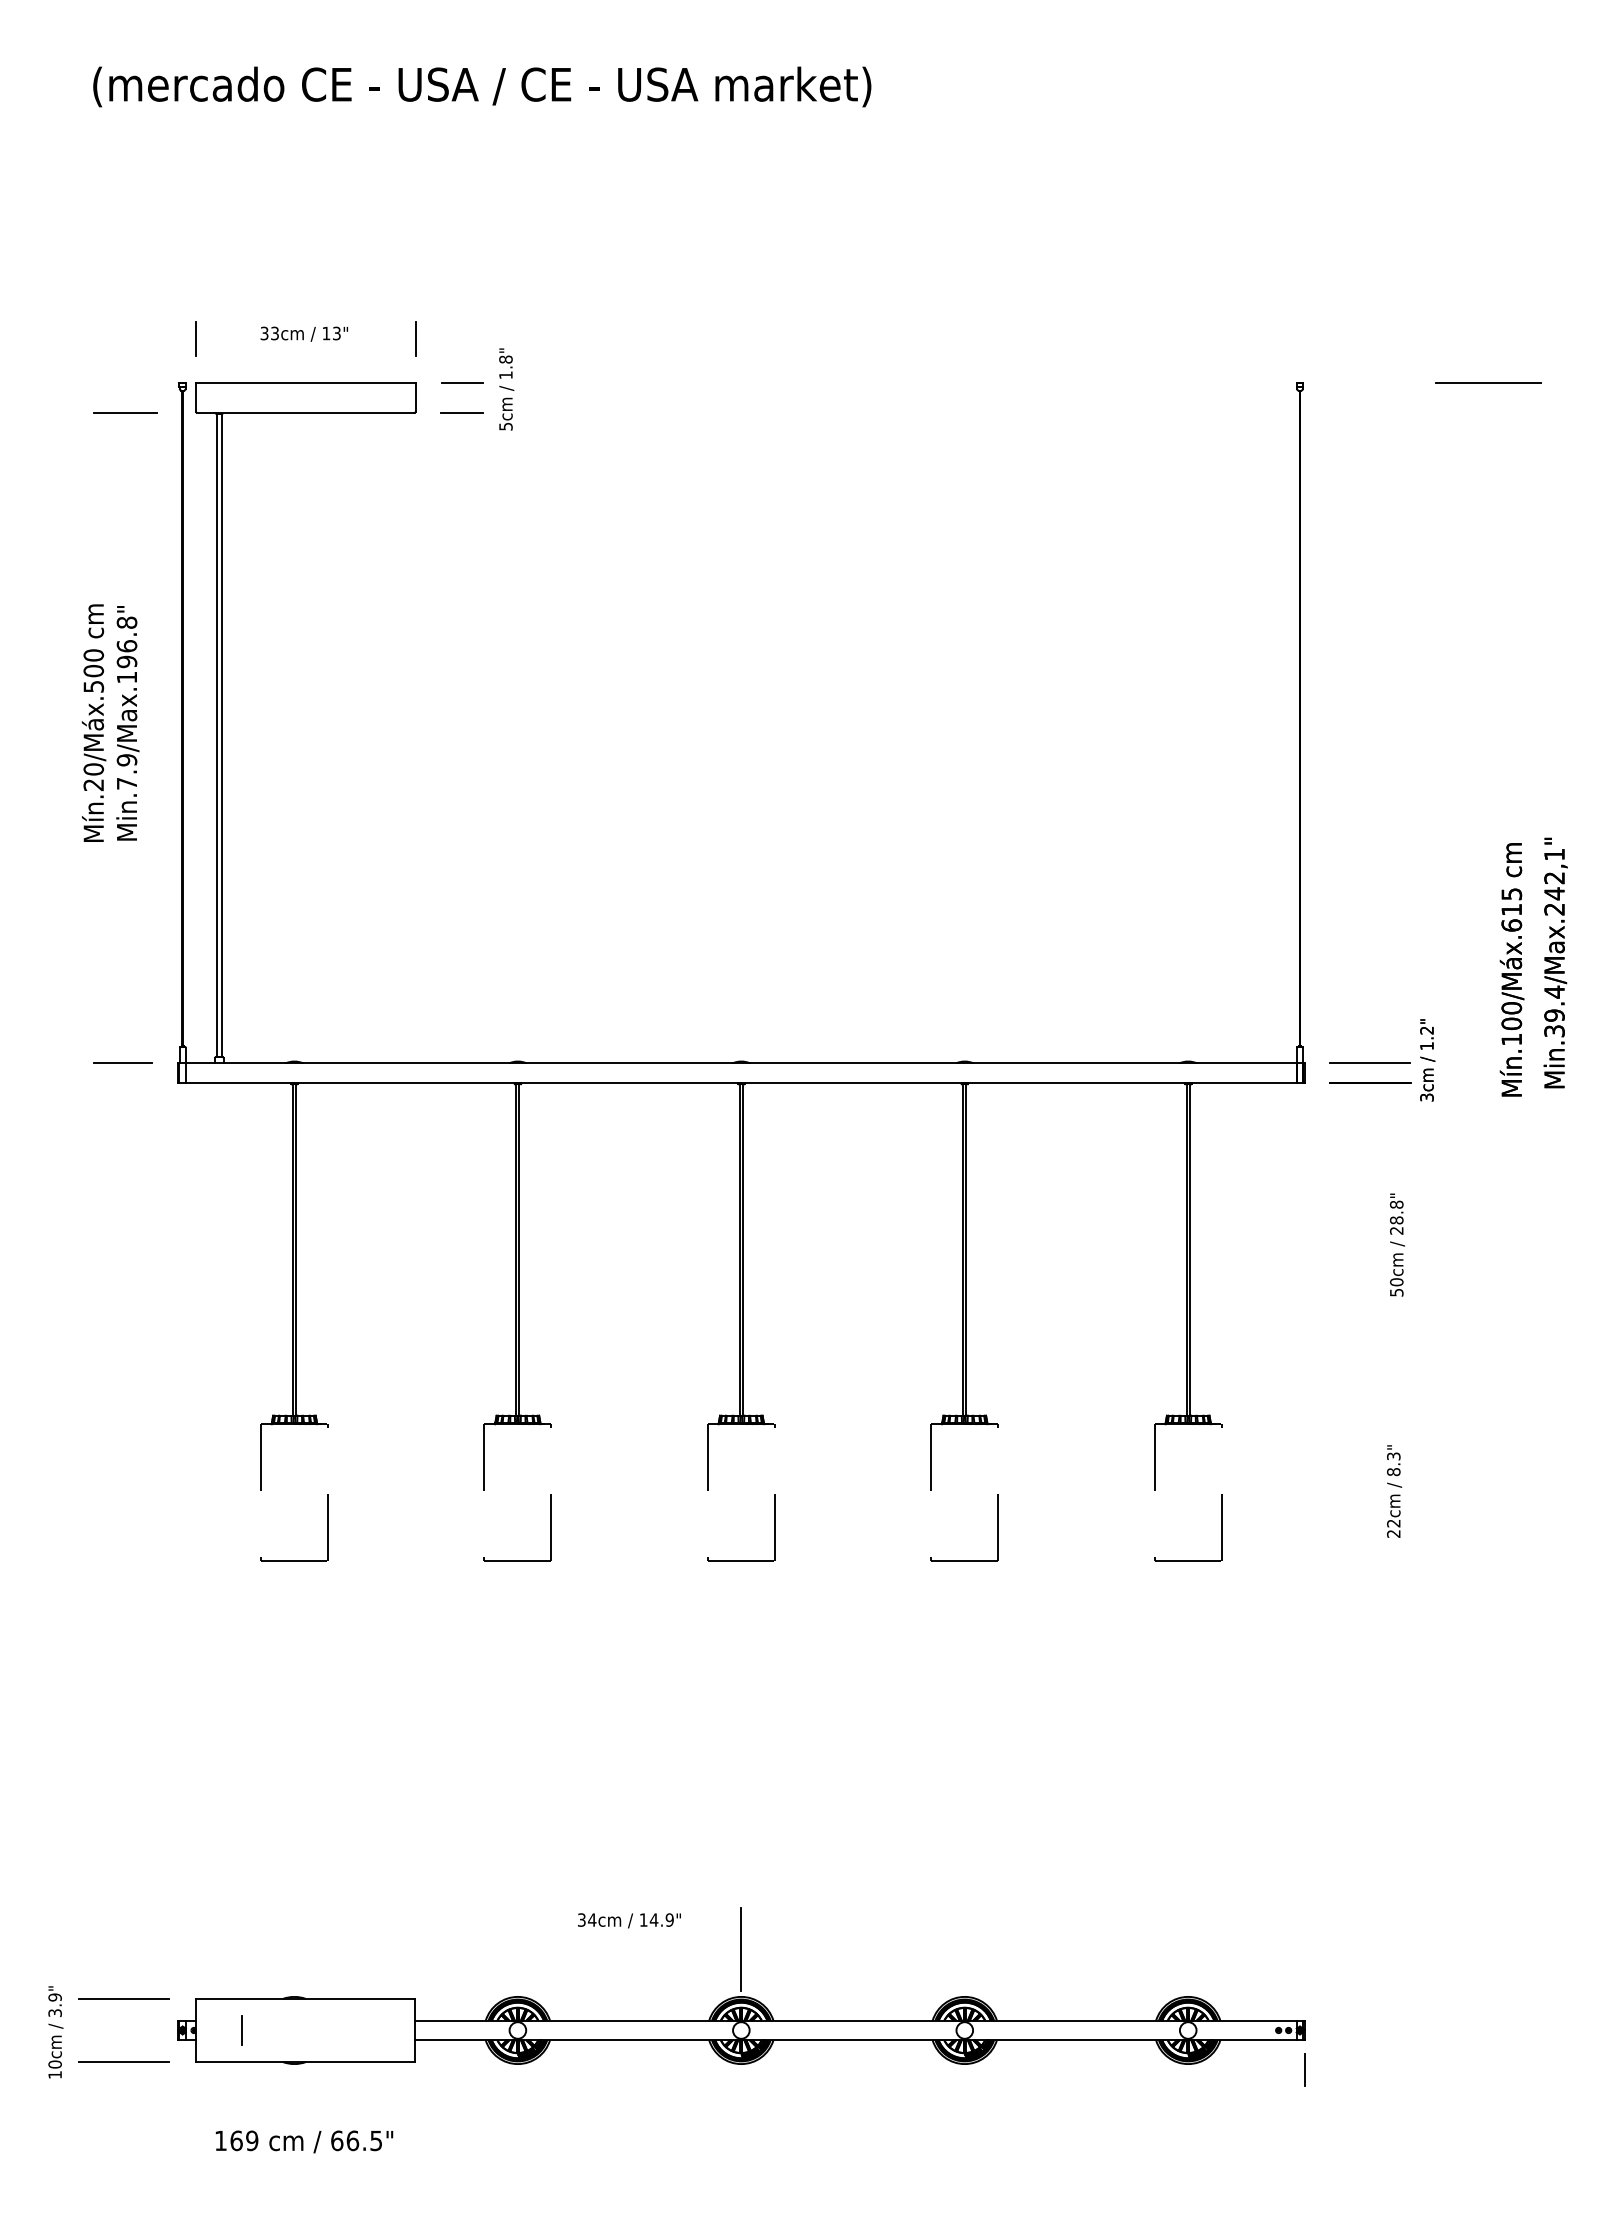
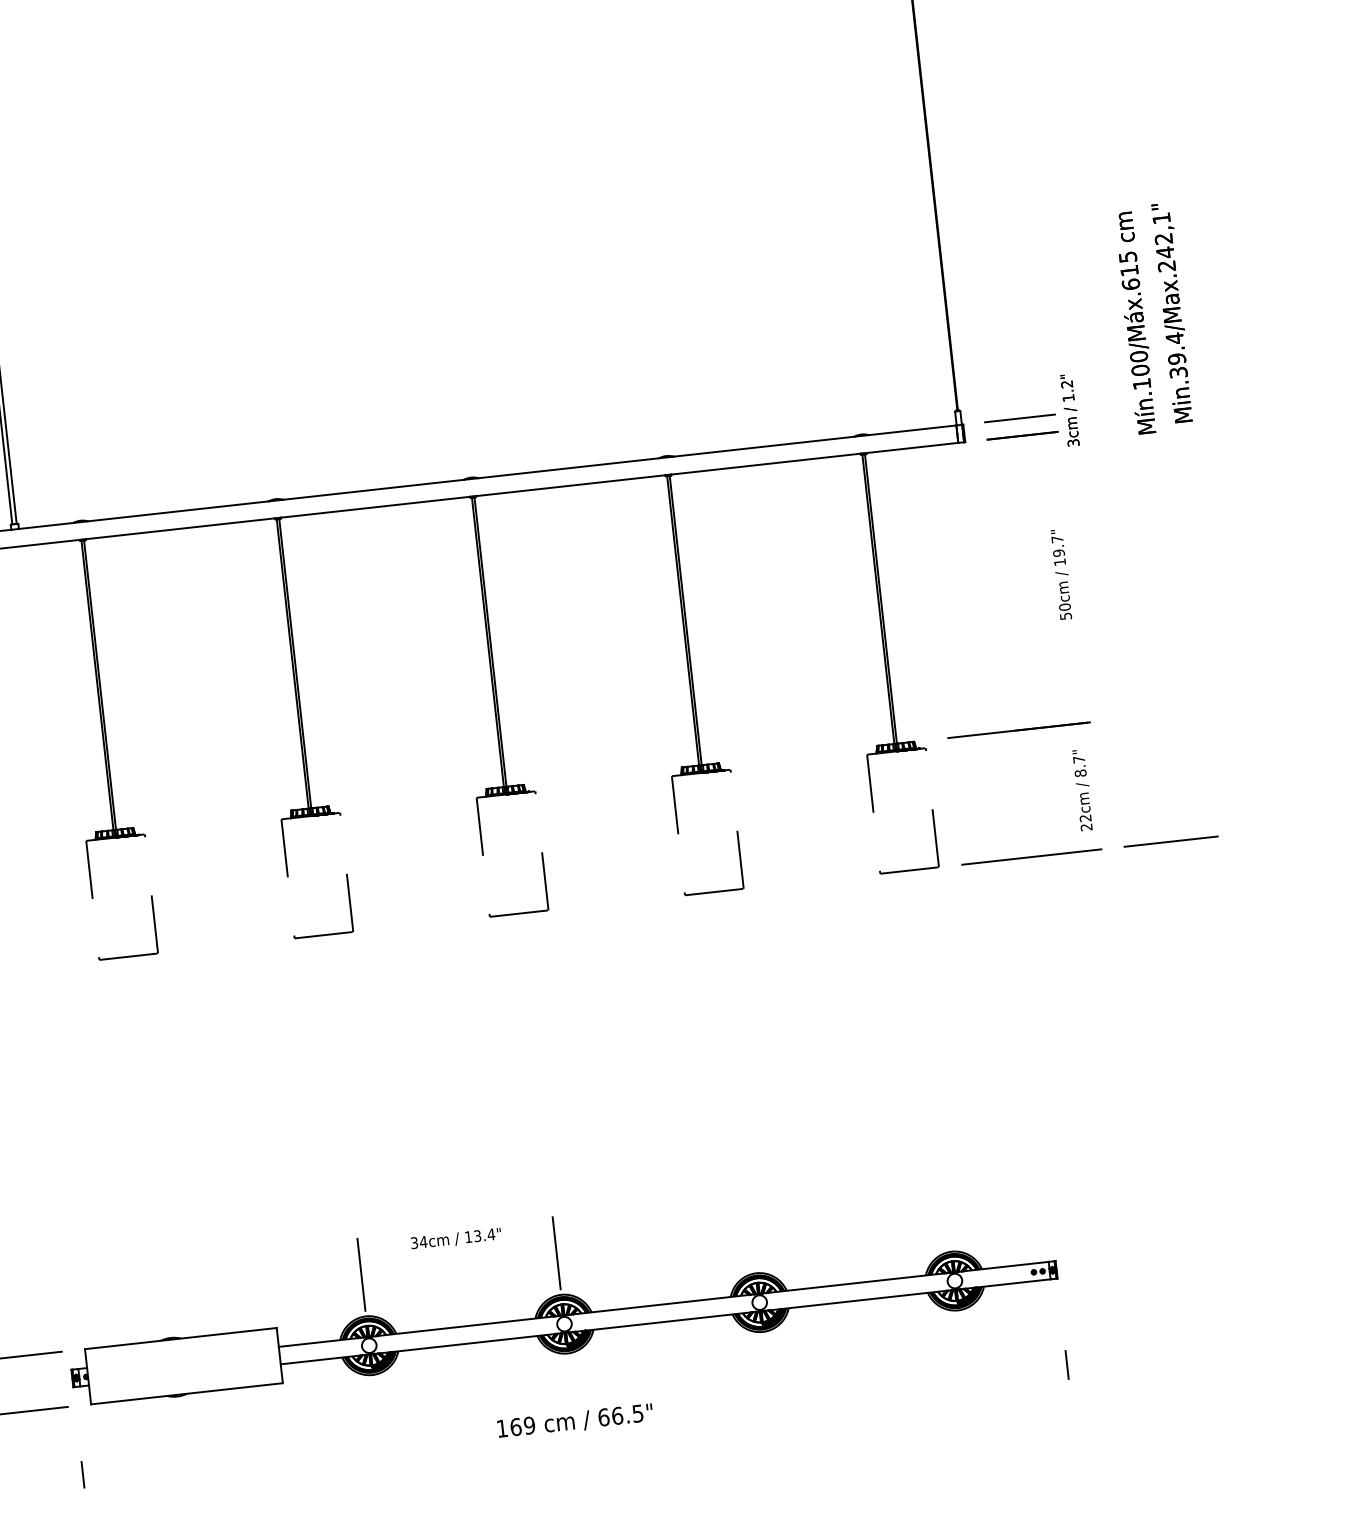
text: (1396, 1217) -> (1058, 550), 28.8" -> 19.7"
line: (1329, 1415) -> (1019, 730), added
text: (1393, 1456) -> (1078, 759), 8.3" -> 8.7"
line: (1327, 1560) -> (1031, 857), added
line: (1487, 1560) -> (1171, 841), added
text: (661, 1919) -> (484, 1234), 14.9" -> 13.4"
line: (517, 1949) -> (361, 1274), added
line: (241, 2030) -> (82, 1474), moved
line: (1304, 2069) -> (1066, 1364), moved
text: (304, 2141) -> (575, 1421), moved

